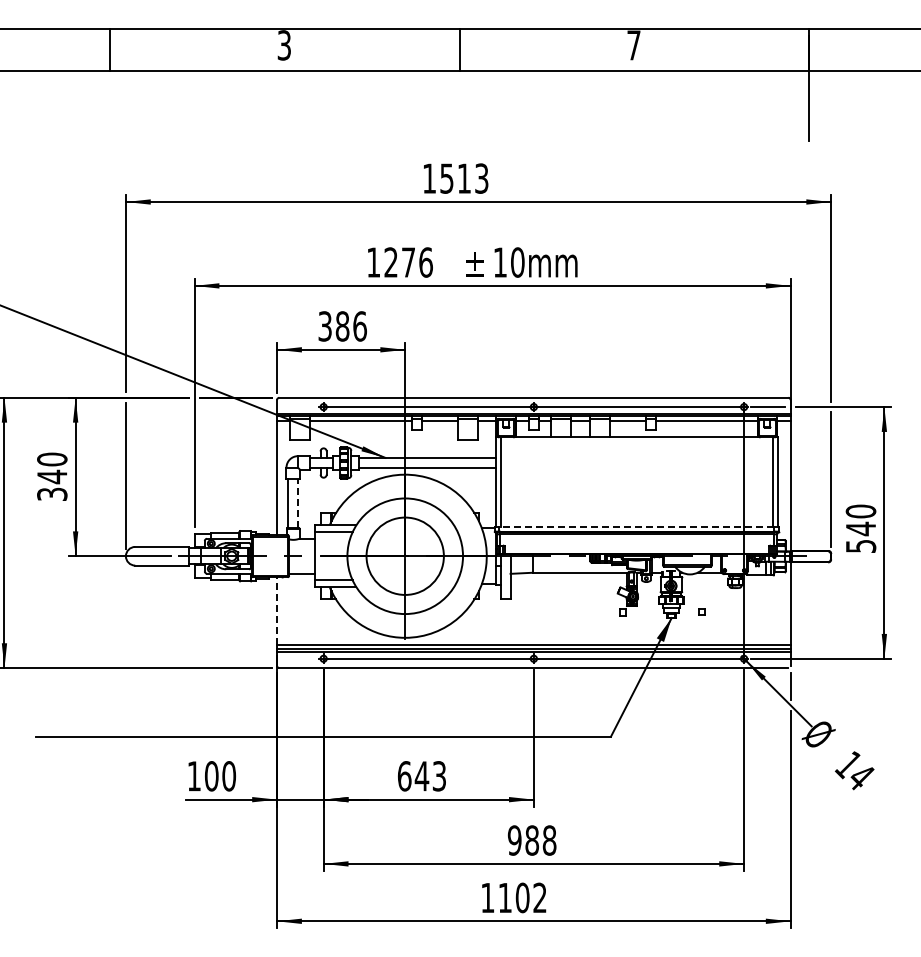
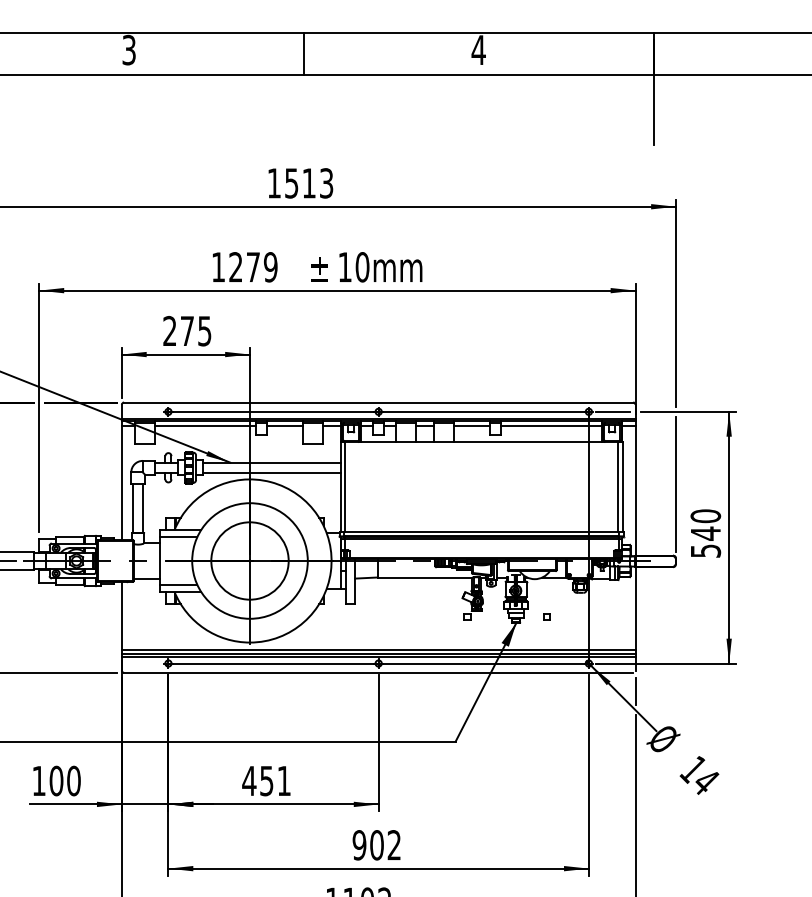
text: (633, 45) -> (478, 50), 7 -> 4
text: (425, 262) -> (270, 267), 1276 -> 1279
text: (342, 326) -> (187, 331), 386 -> 275
line: (298, 503) -> (143, 508), dashed -> solid
line: (636, 527) -> (481, 532), dashed -> solid
line: (277, 611) -> (122, 616), dashed -> solid
text: (421, 776) -> (266, 781), 643 -> 451
text: (540, 840) -> (385, 845), 988 -> 902

